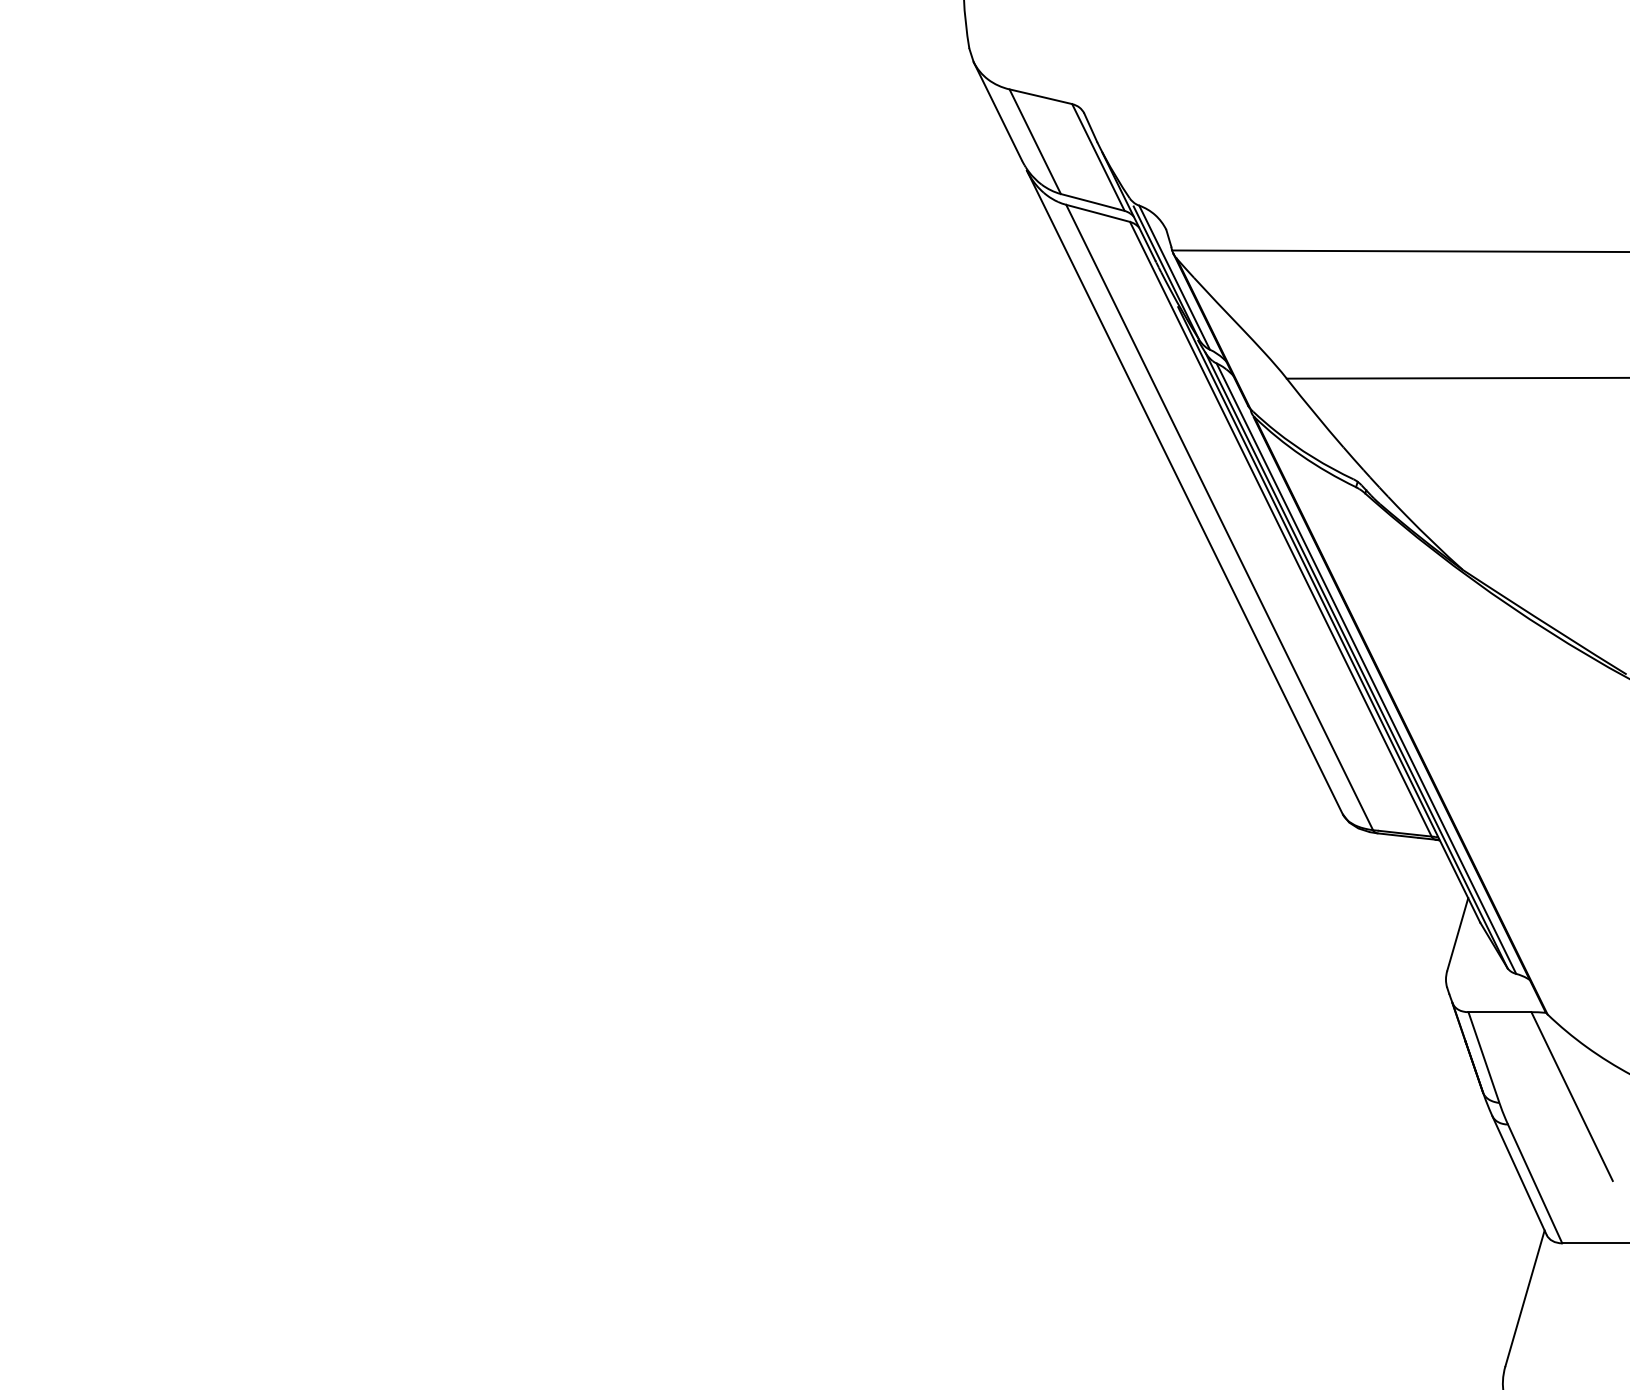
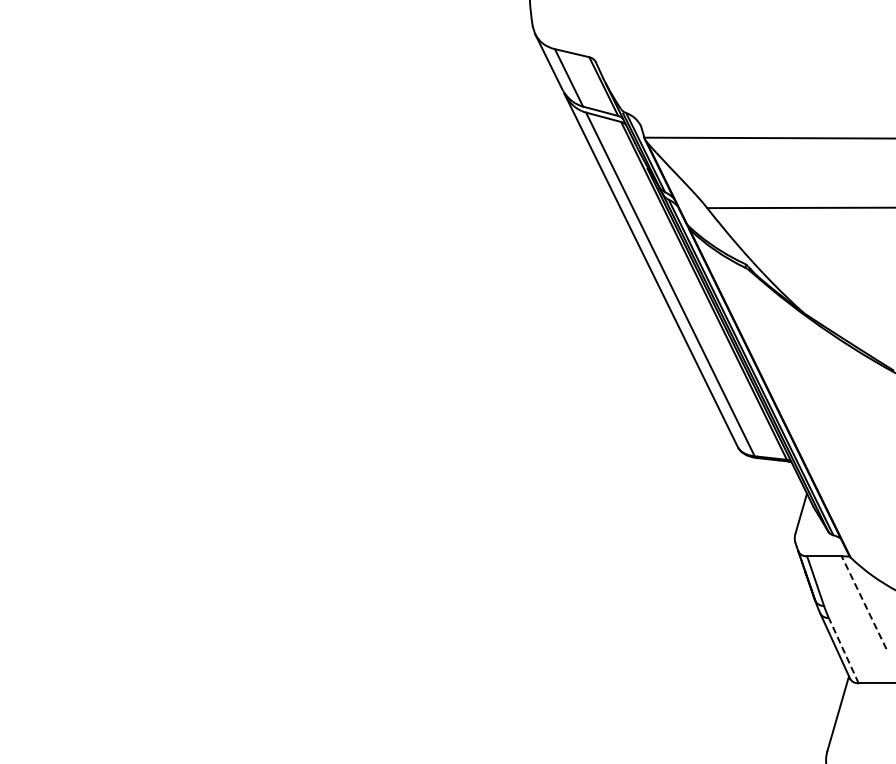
line: (1572, 1096) -> (864, 602), solid -> dashed
line: (1534, 1183) -> (843, 650), solid -> dashed

